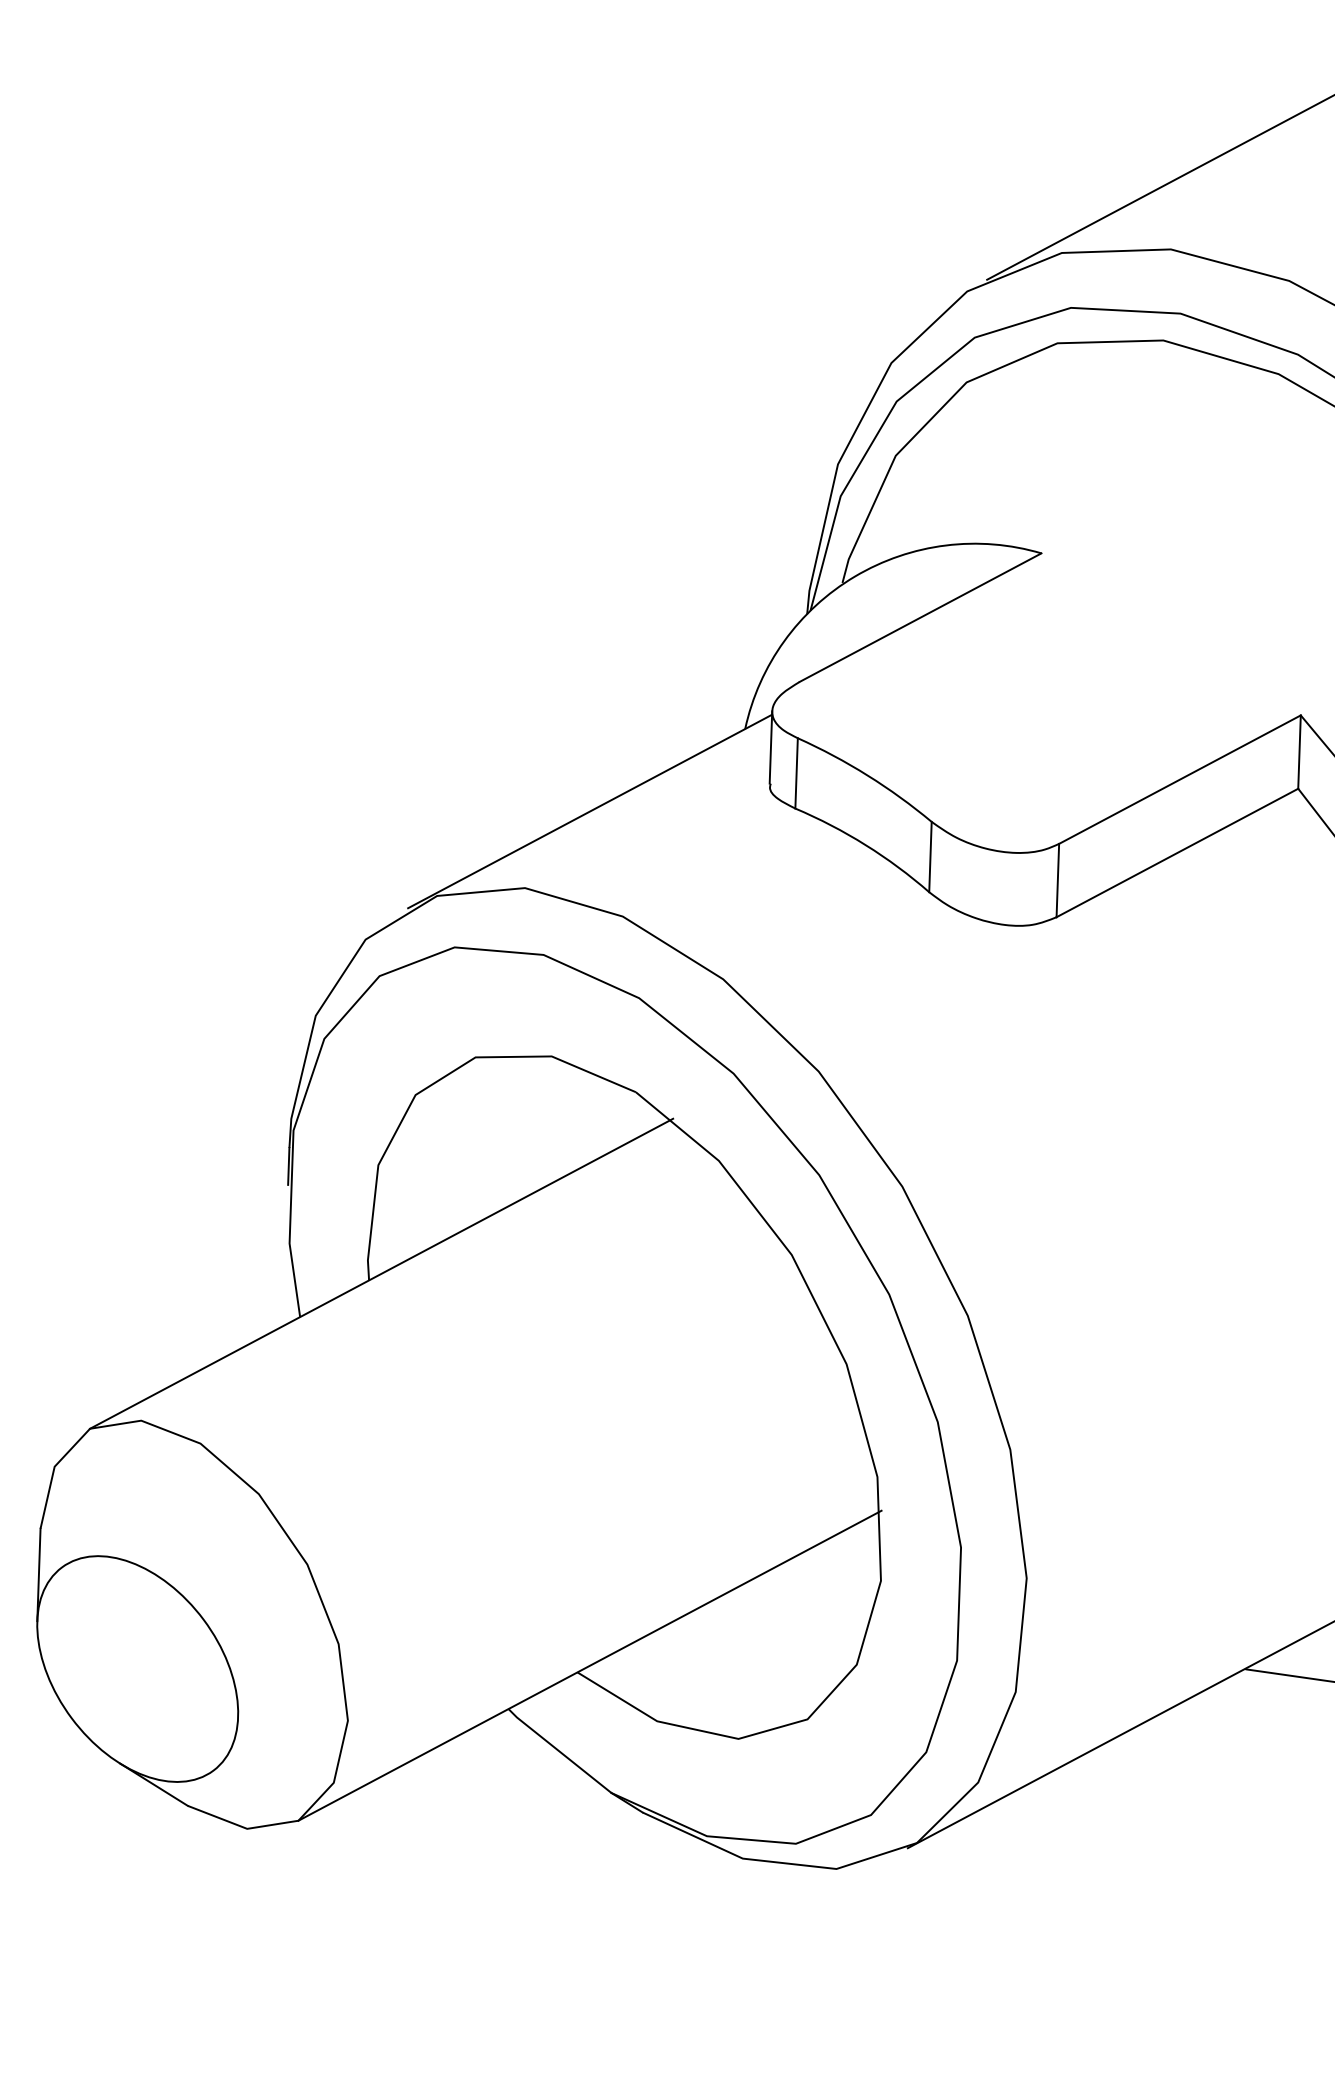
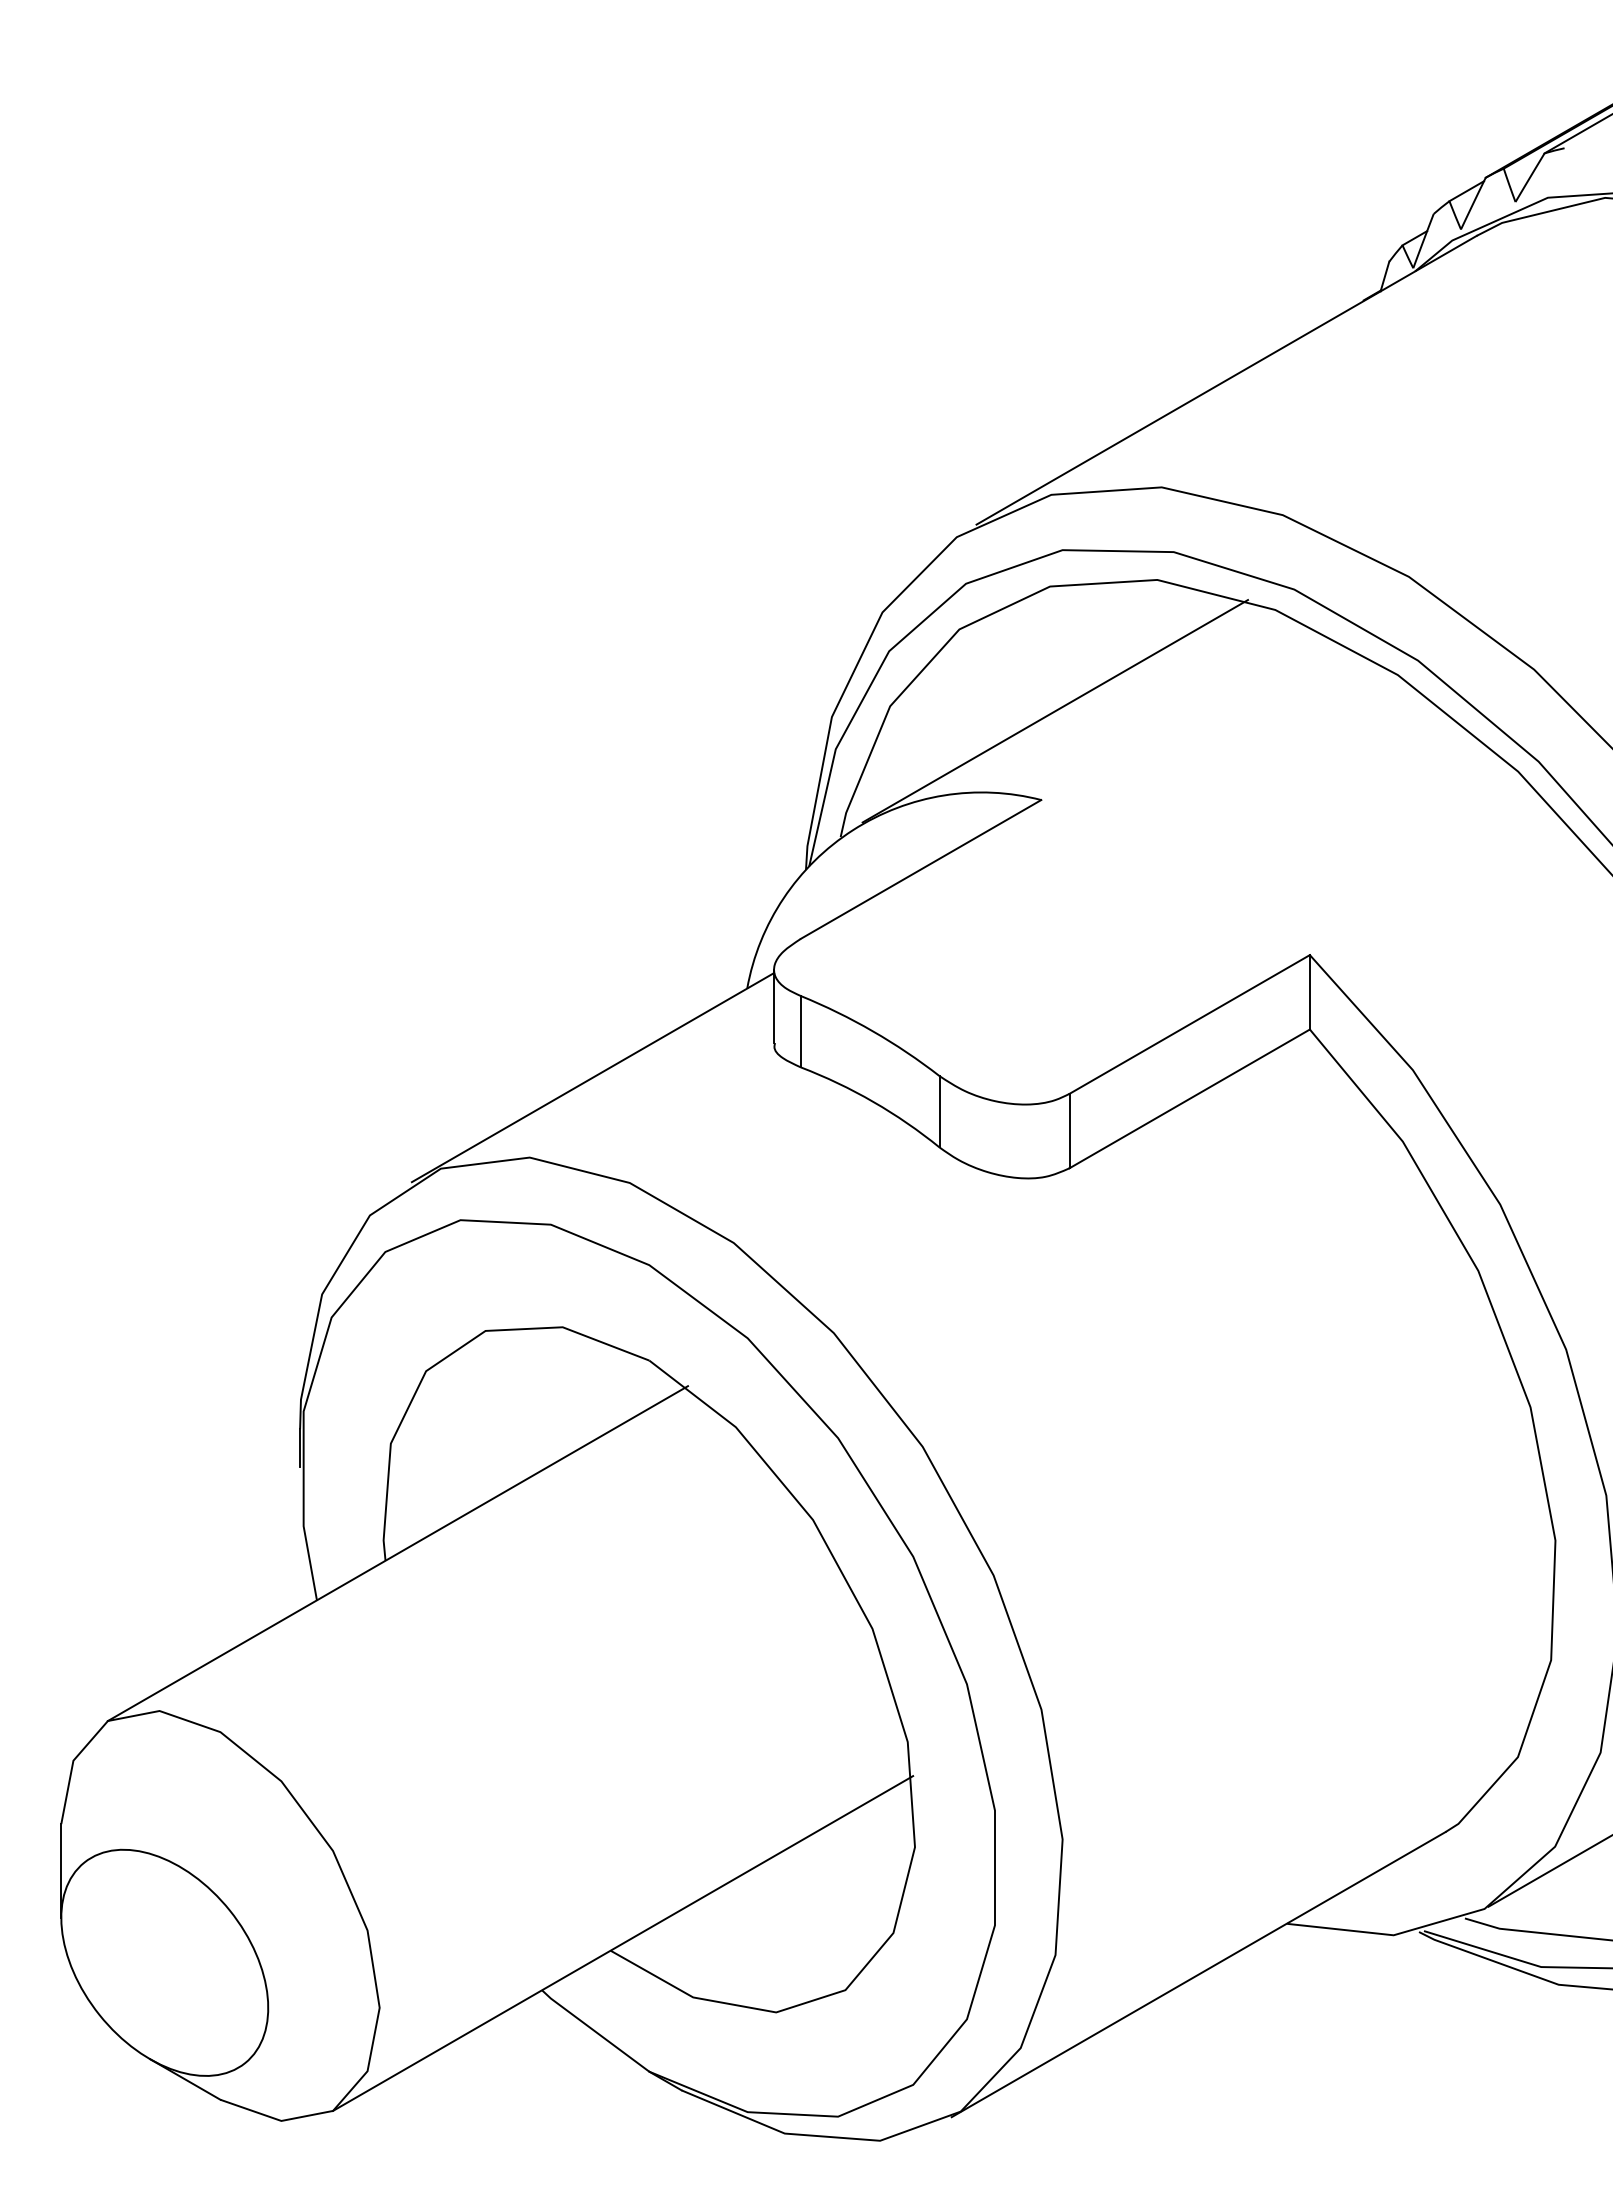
line: (1058, 466) -> (1055, 711), added

